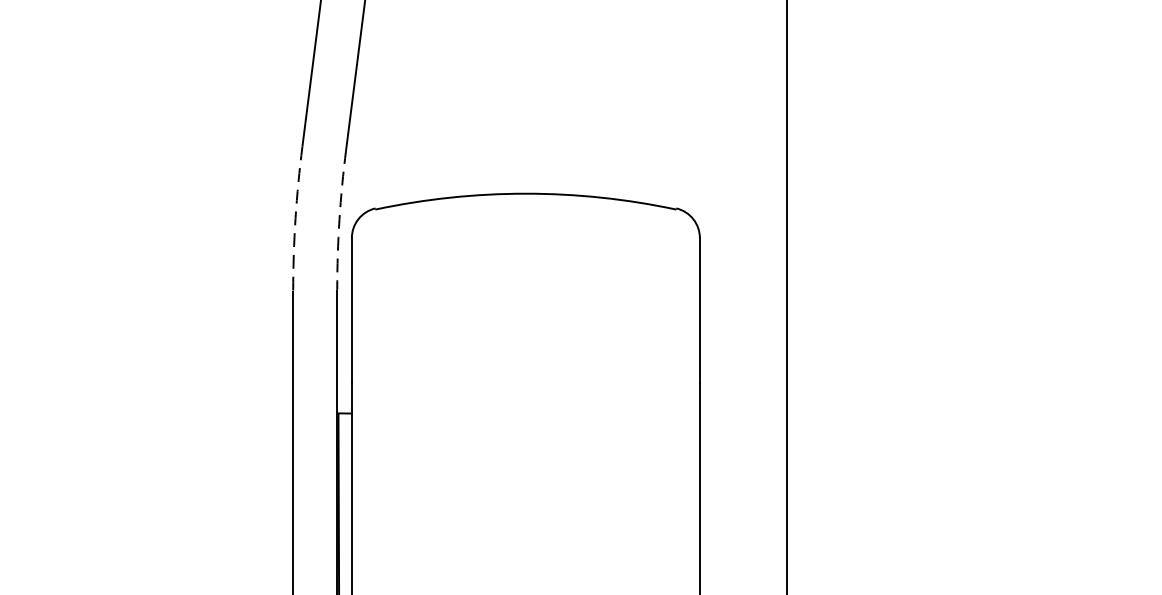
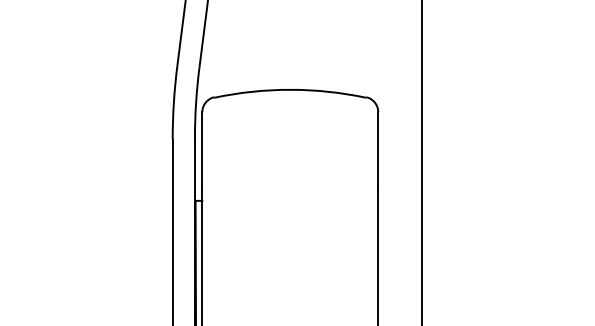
arc: (294, 218) -> (173, 102), dashed -> solid
arc: (340, 220) -> (196, 103), dashed -> solid

